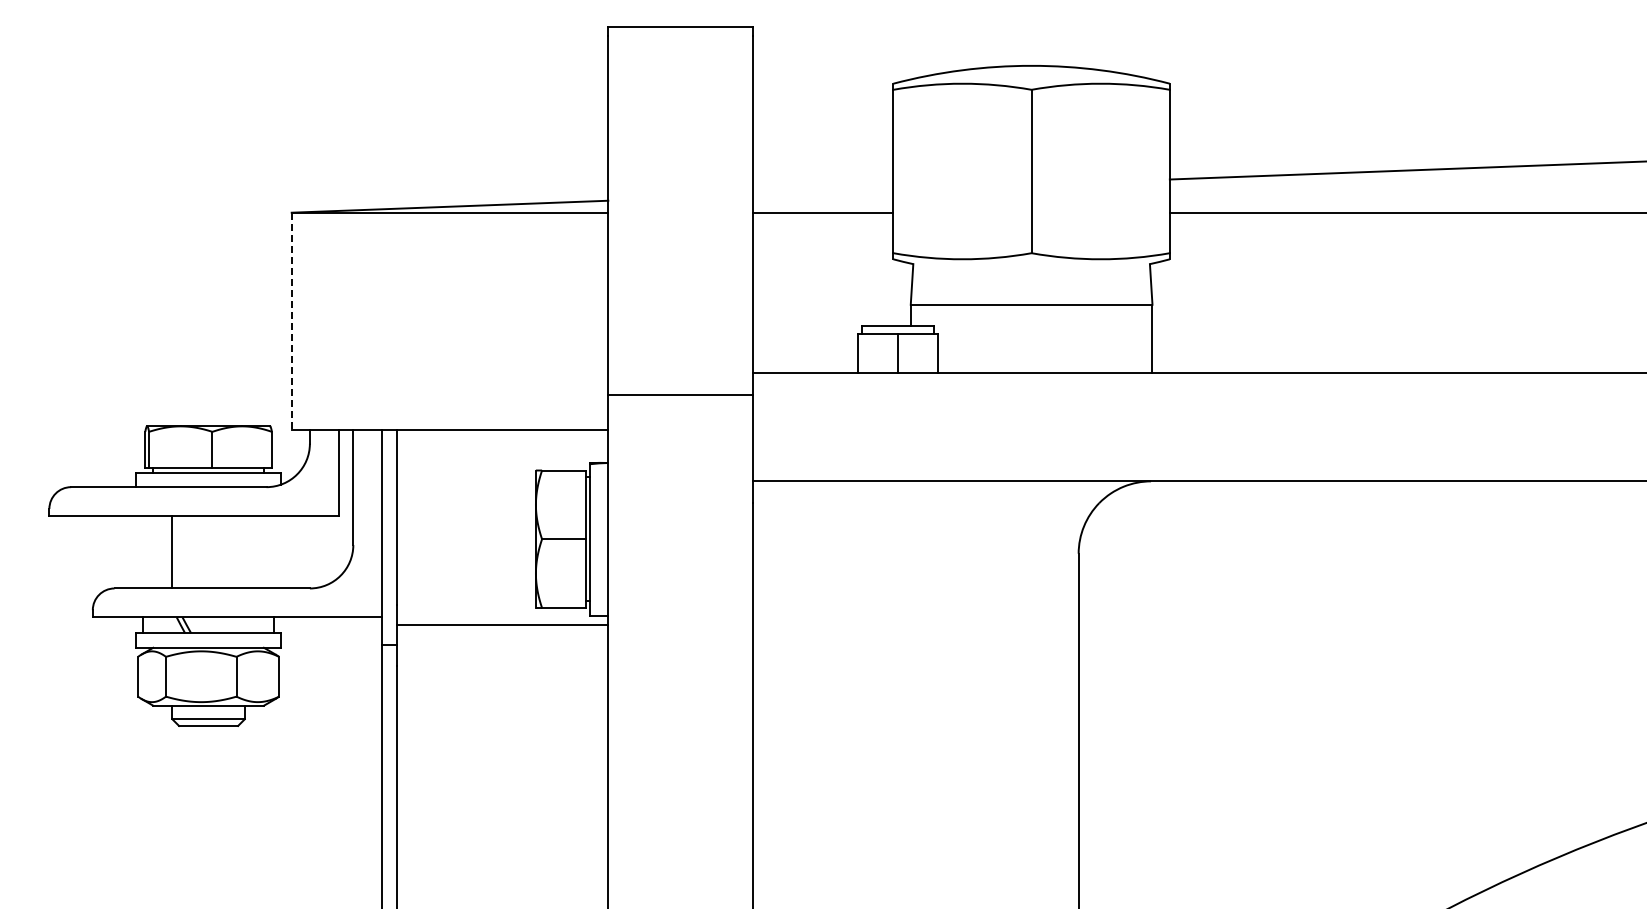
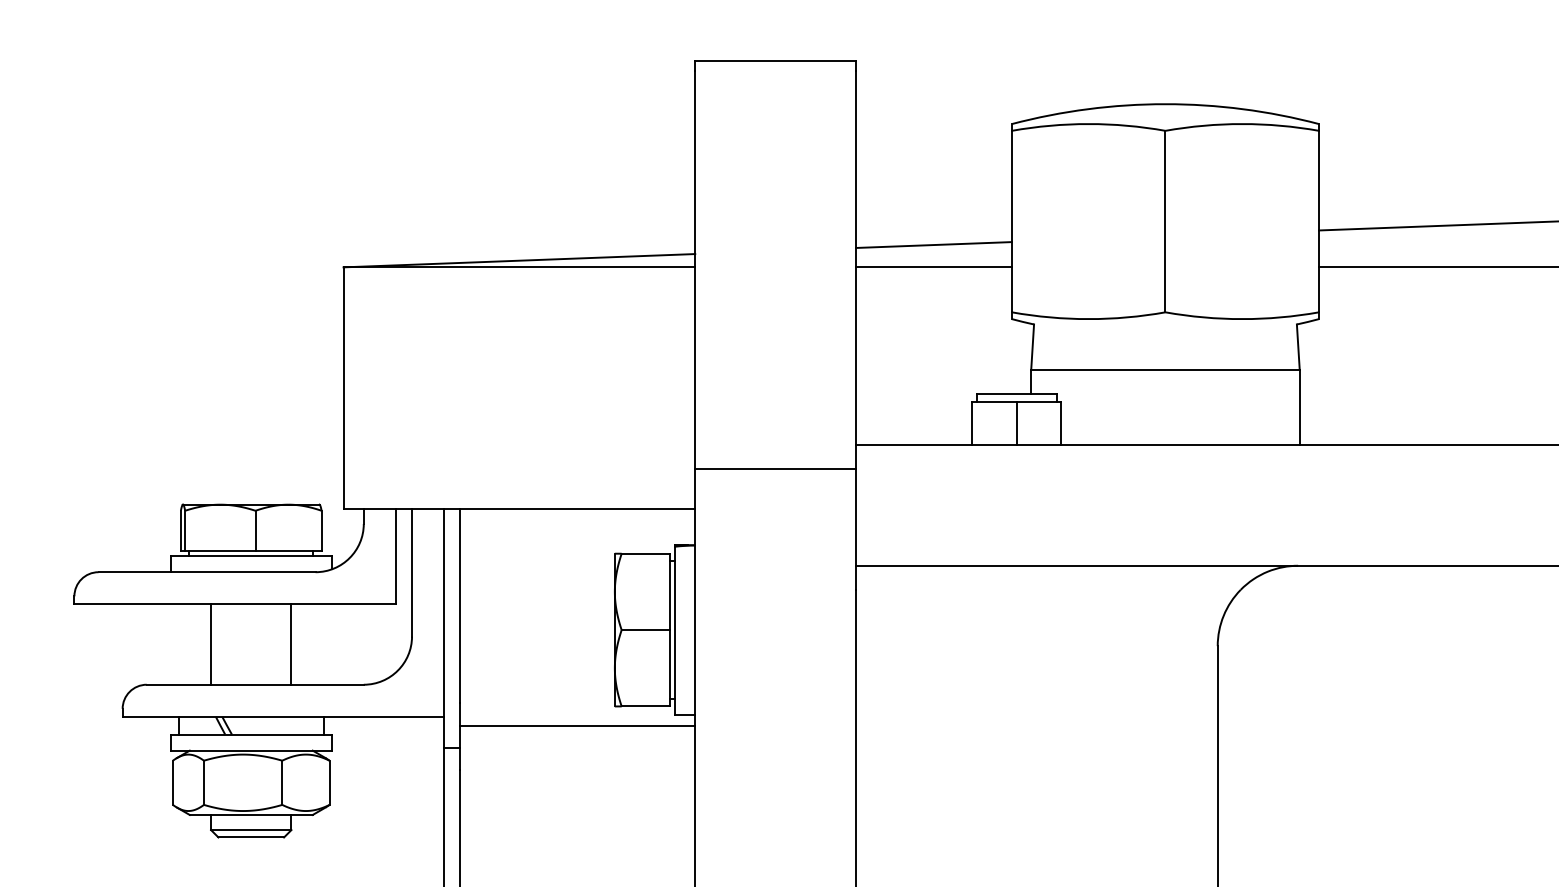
line: (823, 192) -> (934, 244), added
line: (291, 321) -> (343, 388), dashed -> solid
line: (244, 552) -> (291, 644), added

